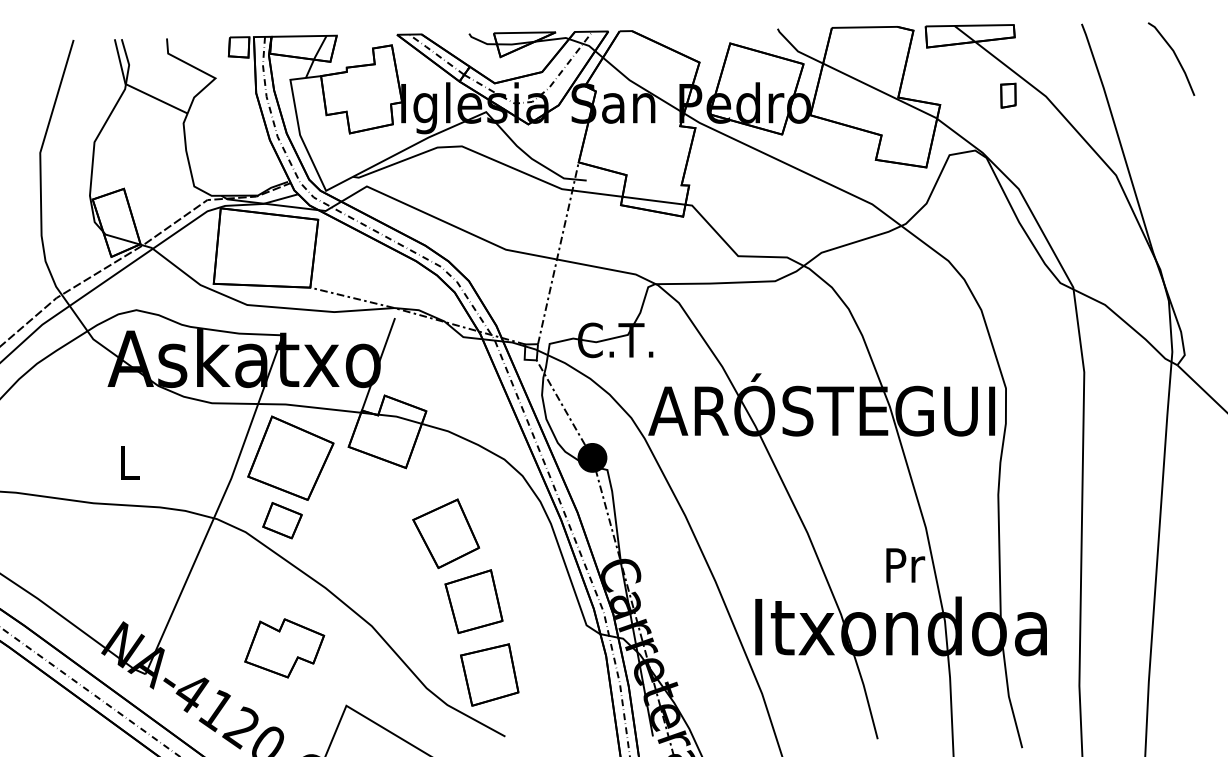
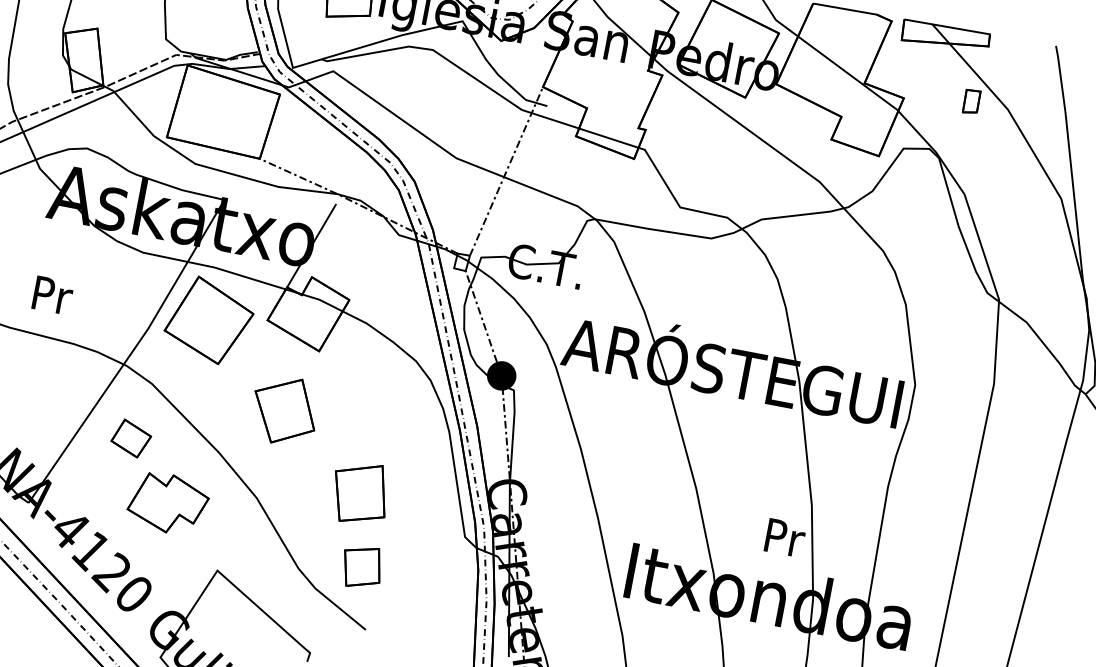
text: (130, 463) -> (53, 295), L -> Pr
part: (282, 520) -> (131, 438), moved
part: (446, 533) -> (285, 410), moved
part: (489, 674) -> (361, 566), size x0.7

